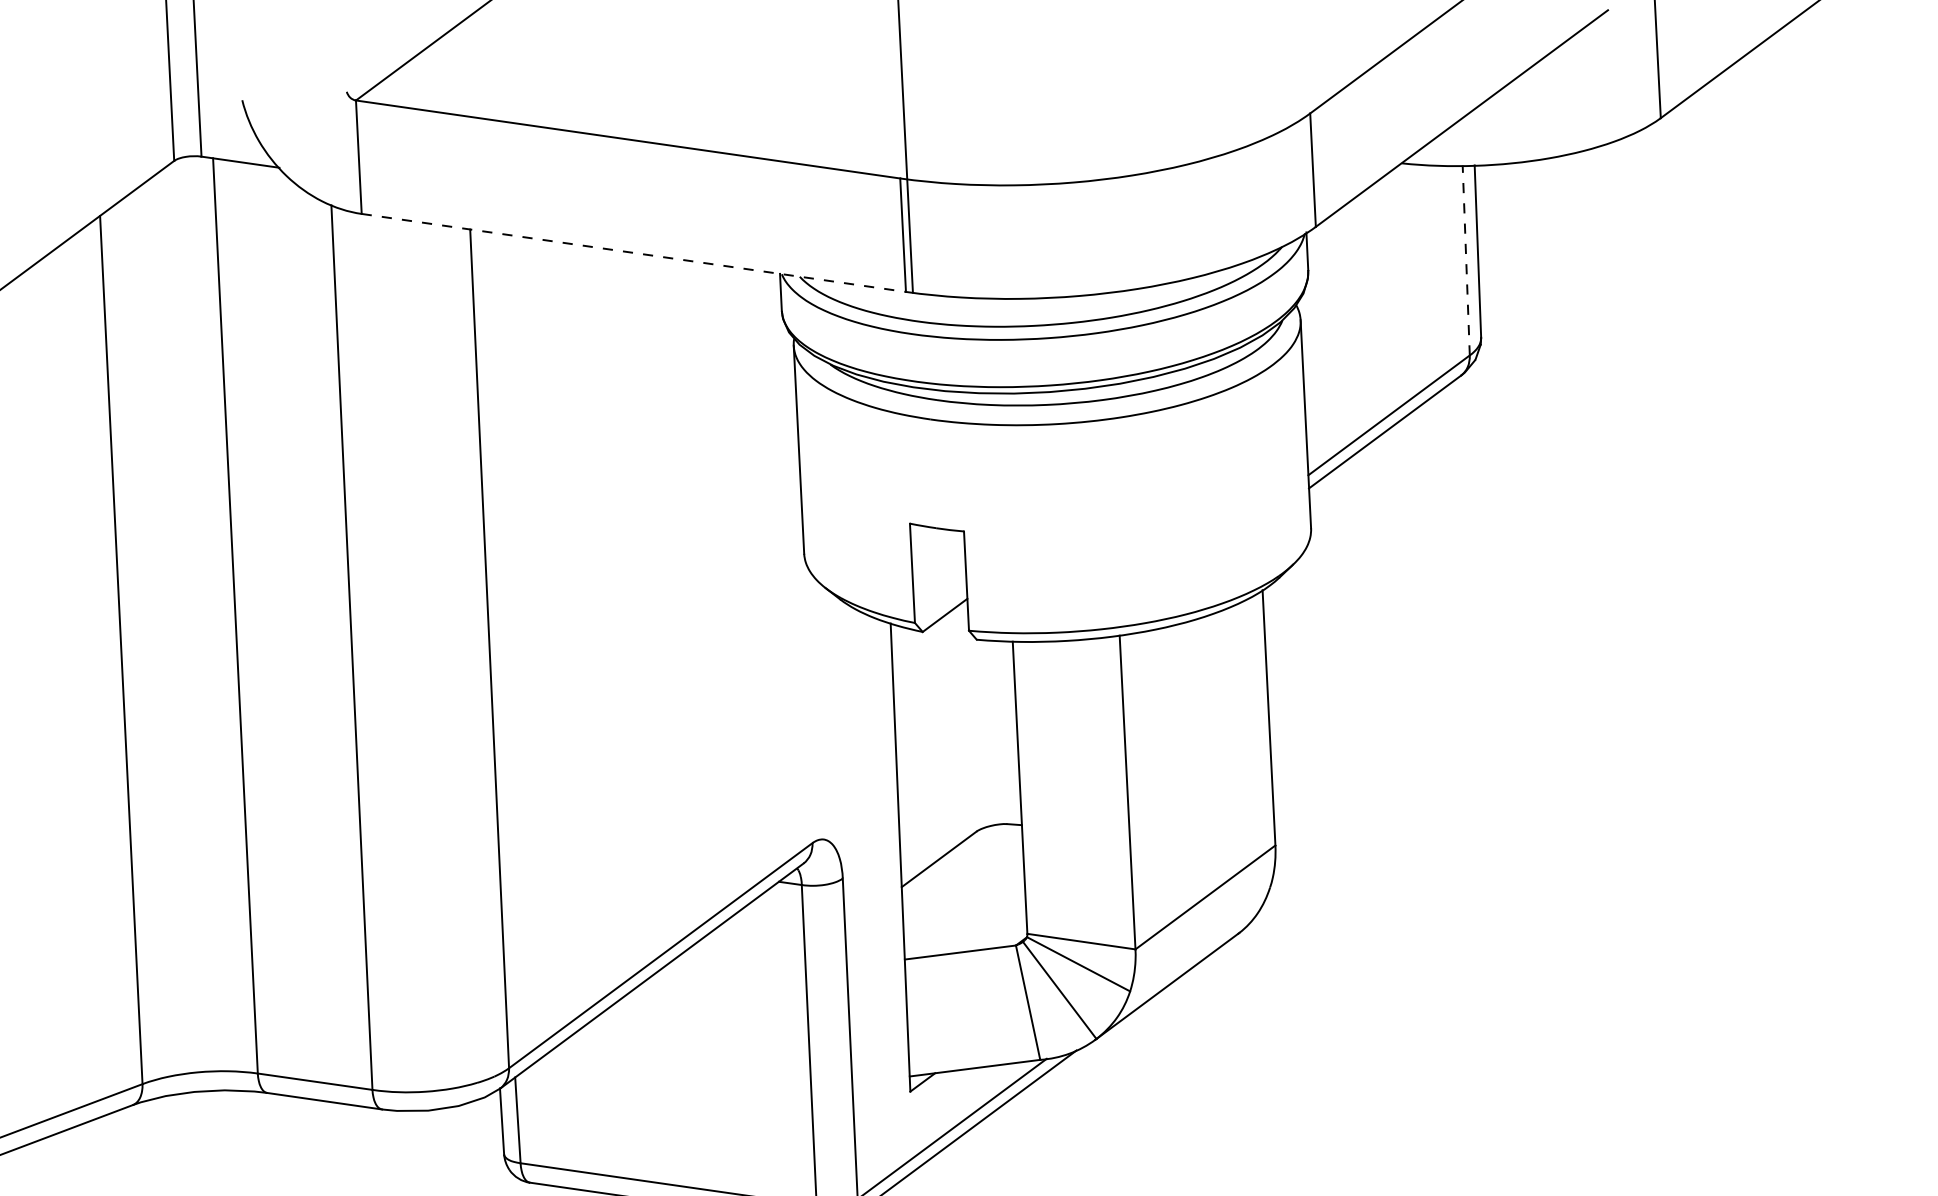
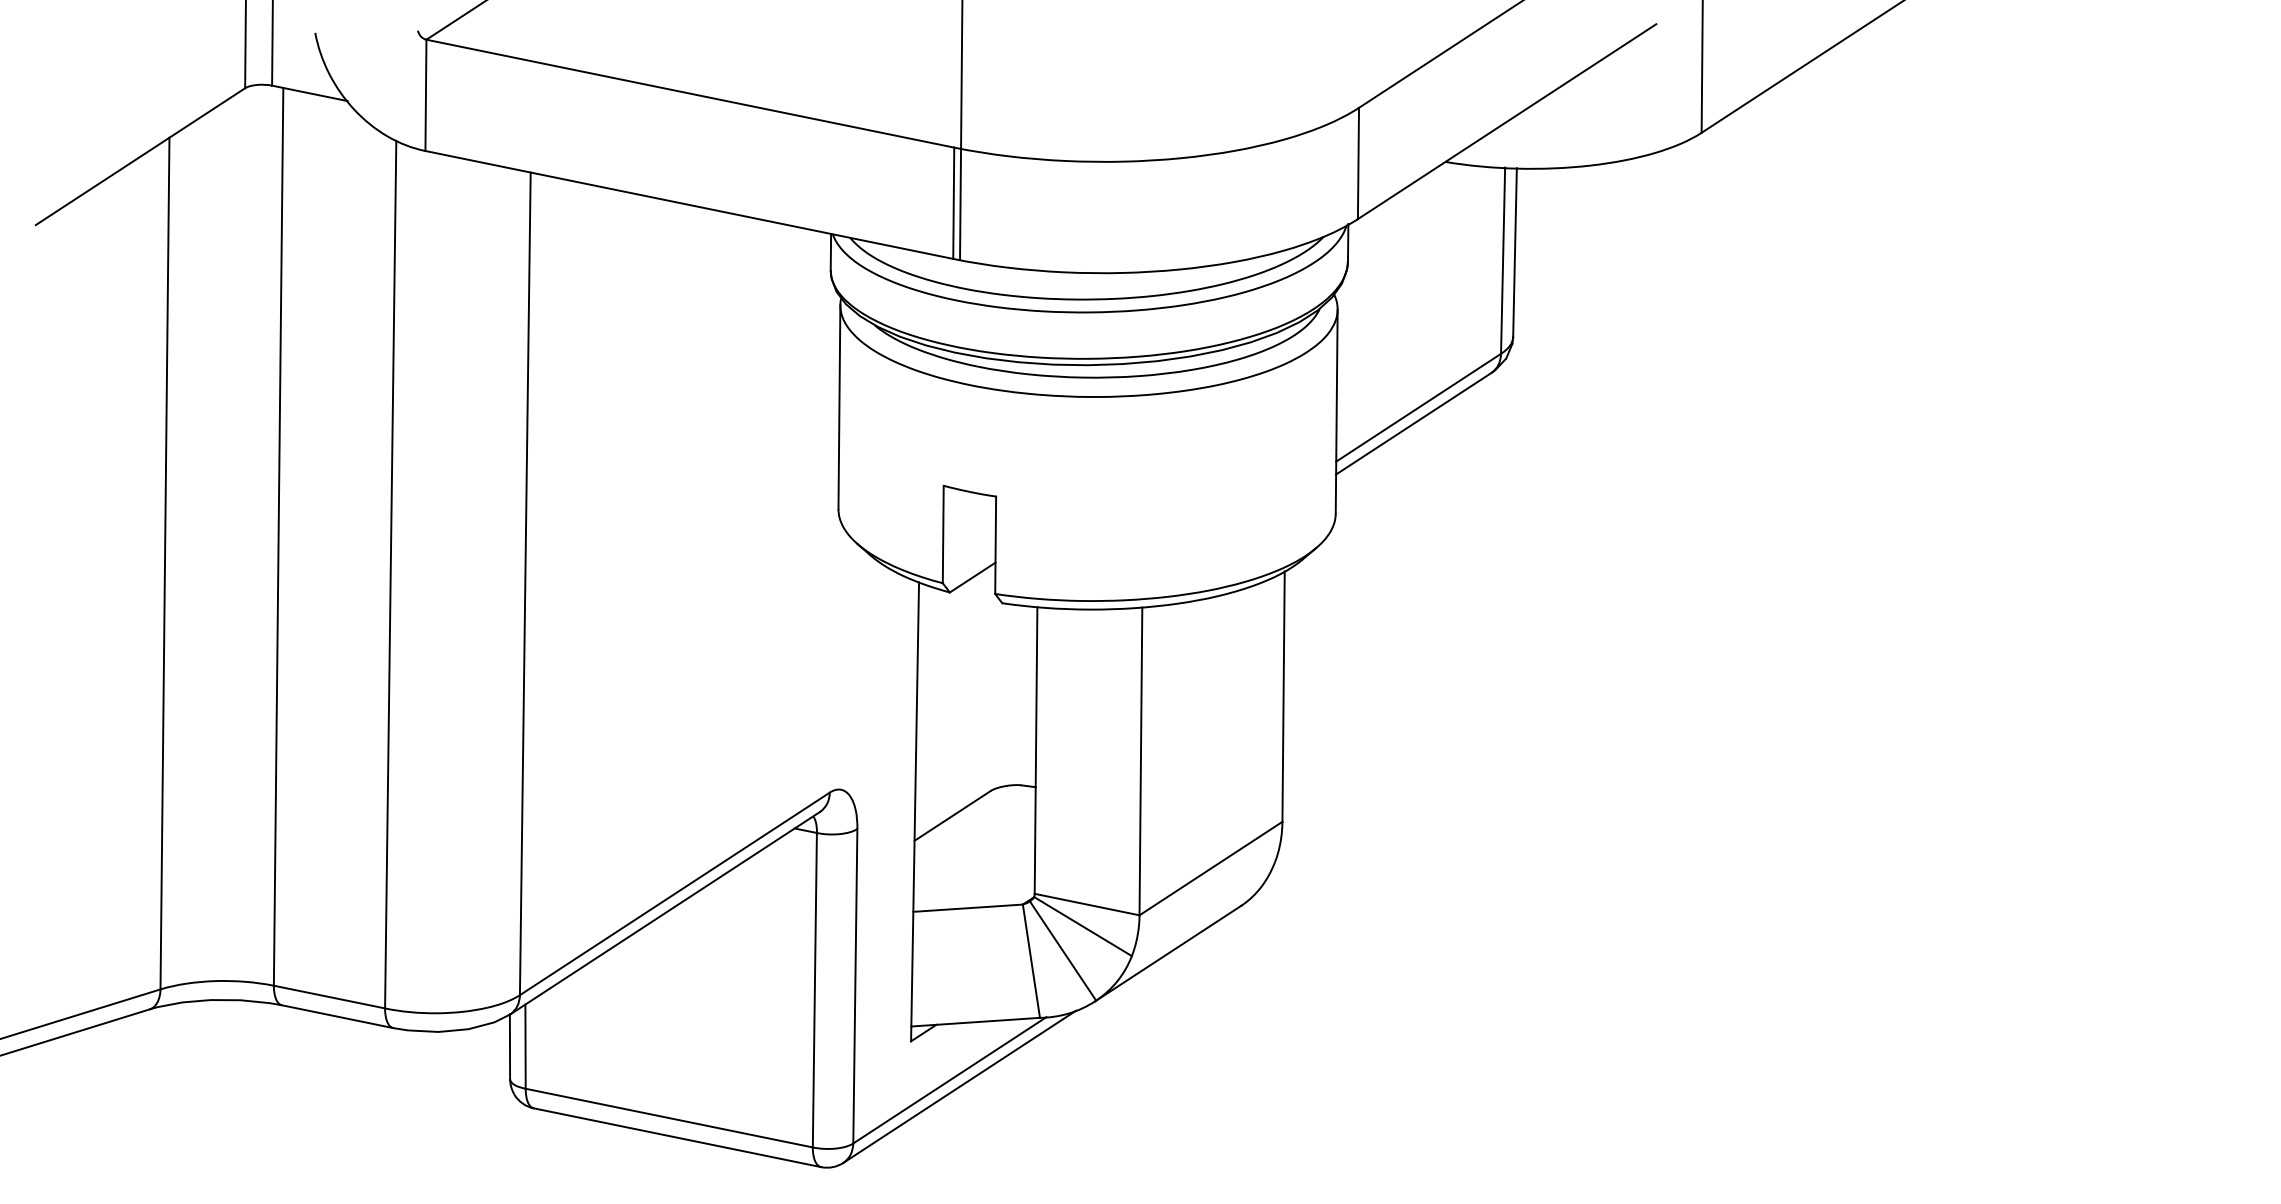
line: (634, 253) -> (689, 205), dashed -> solid
line: (1466, 260) -> (1503, 260), dashed -> solid

